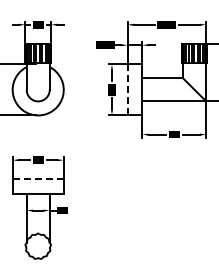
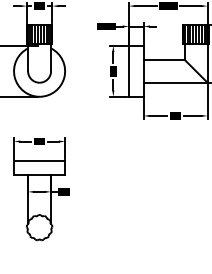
line: (127, 89) -> (128, 70), dashed -> solid
line: (38, 179) -> (39, 160), dashed -> solid

